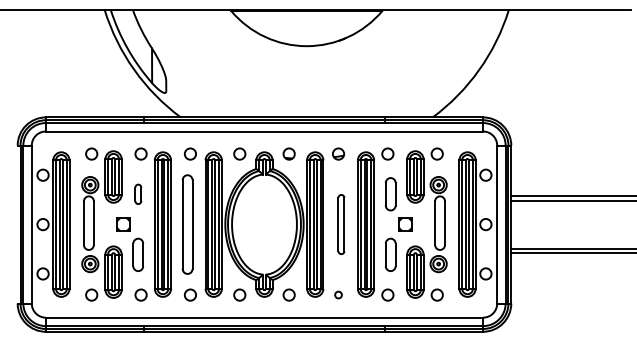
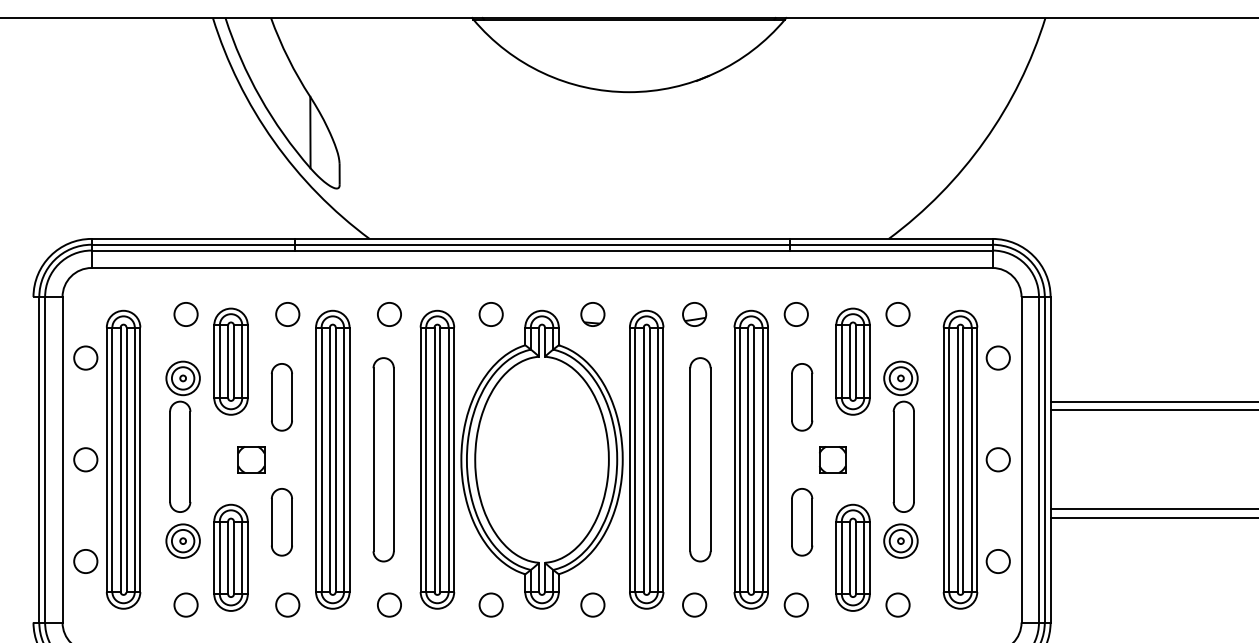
part: (138, 194) -> (282, 397), size x1.67
part: (341, 224) -> (700, 459), size x1.67
circle: (338, 294) -> (694, 603), size x1.67

